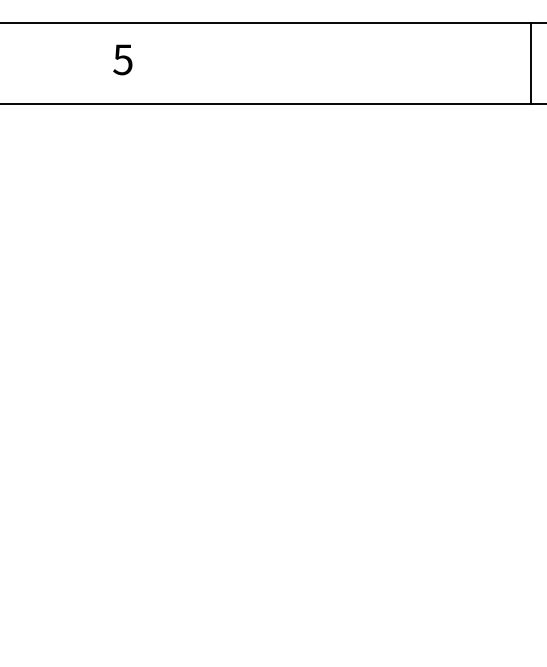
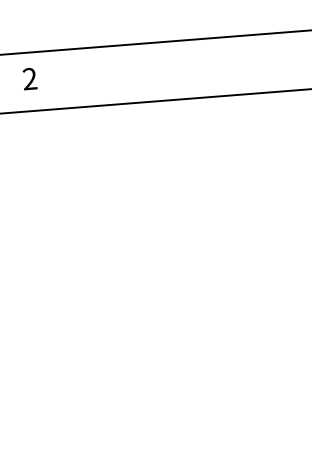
text: (122, 59) -> (29, 78), 5 -> 2

